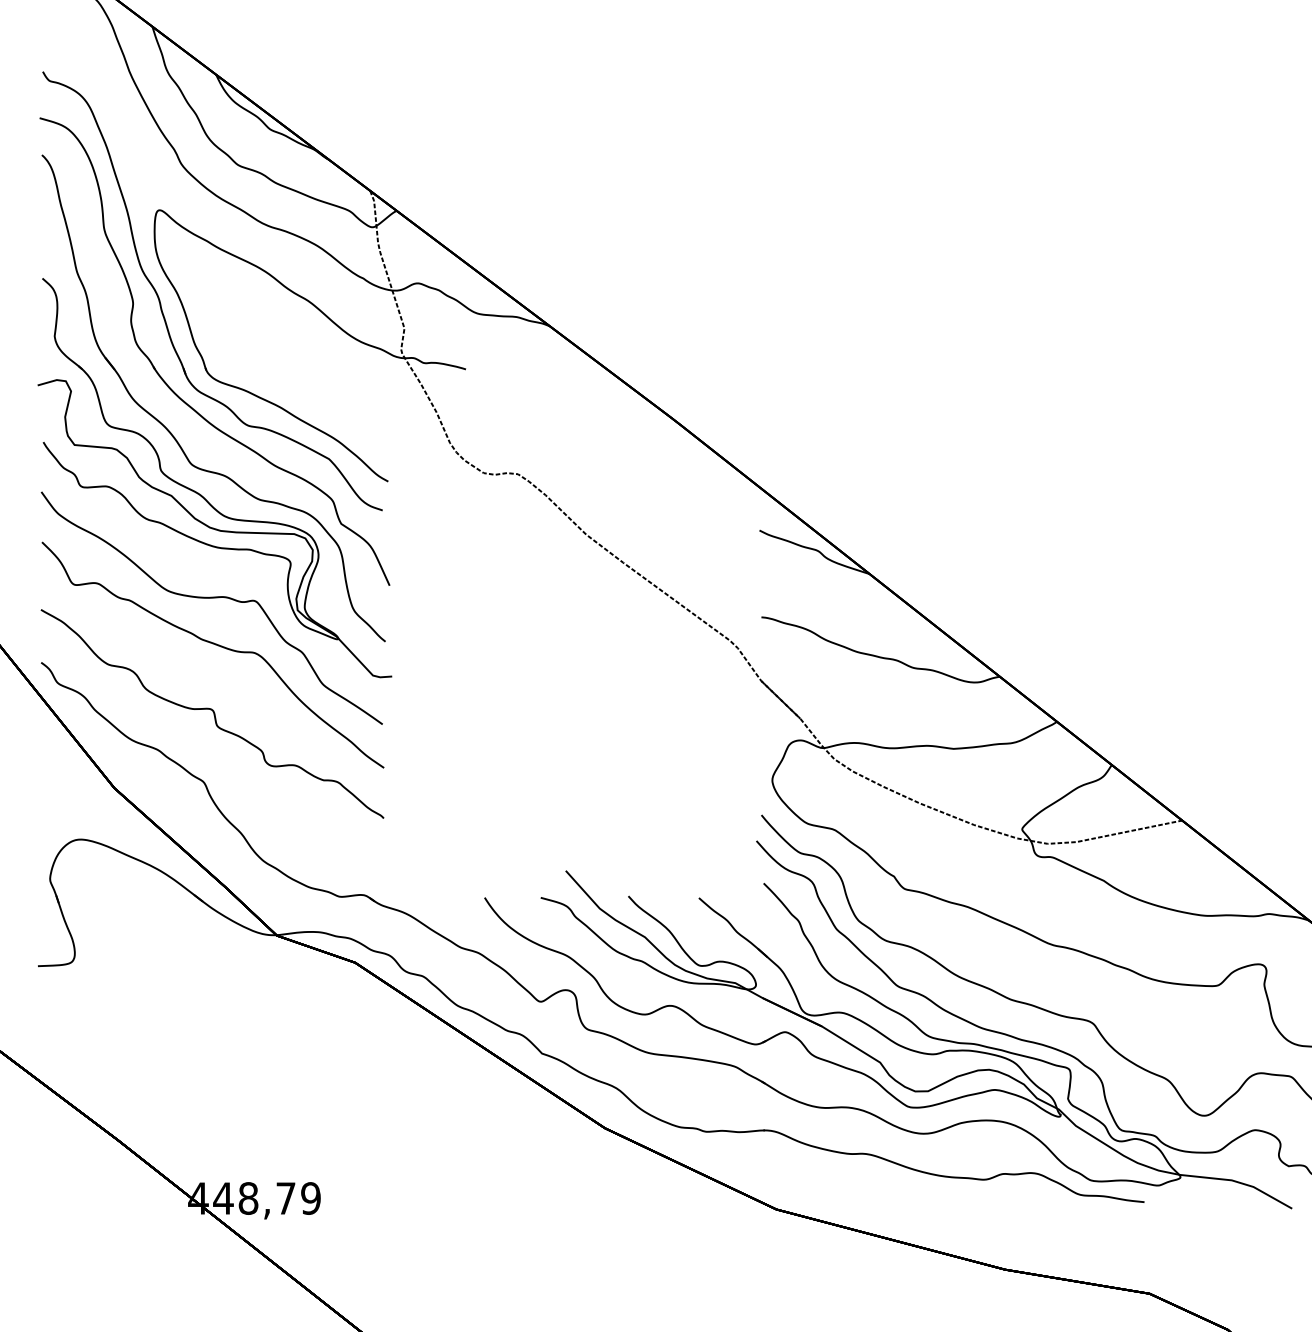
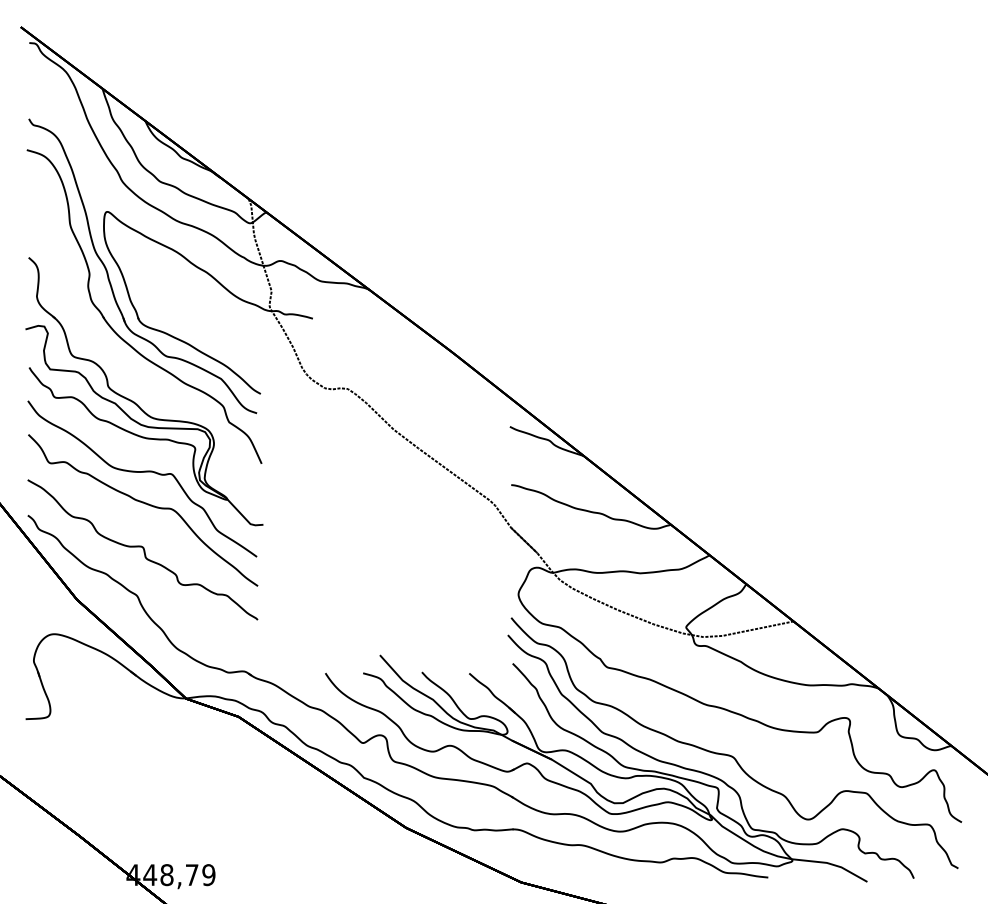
part: (171, 431) -> (115, 360), removed

